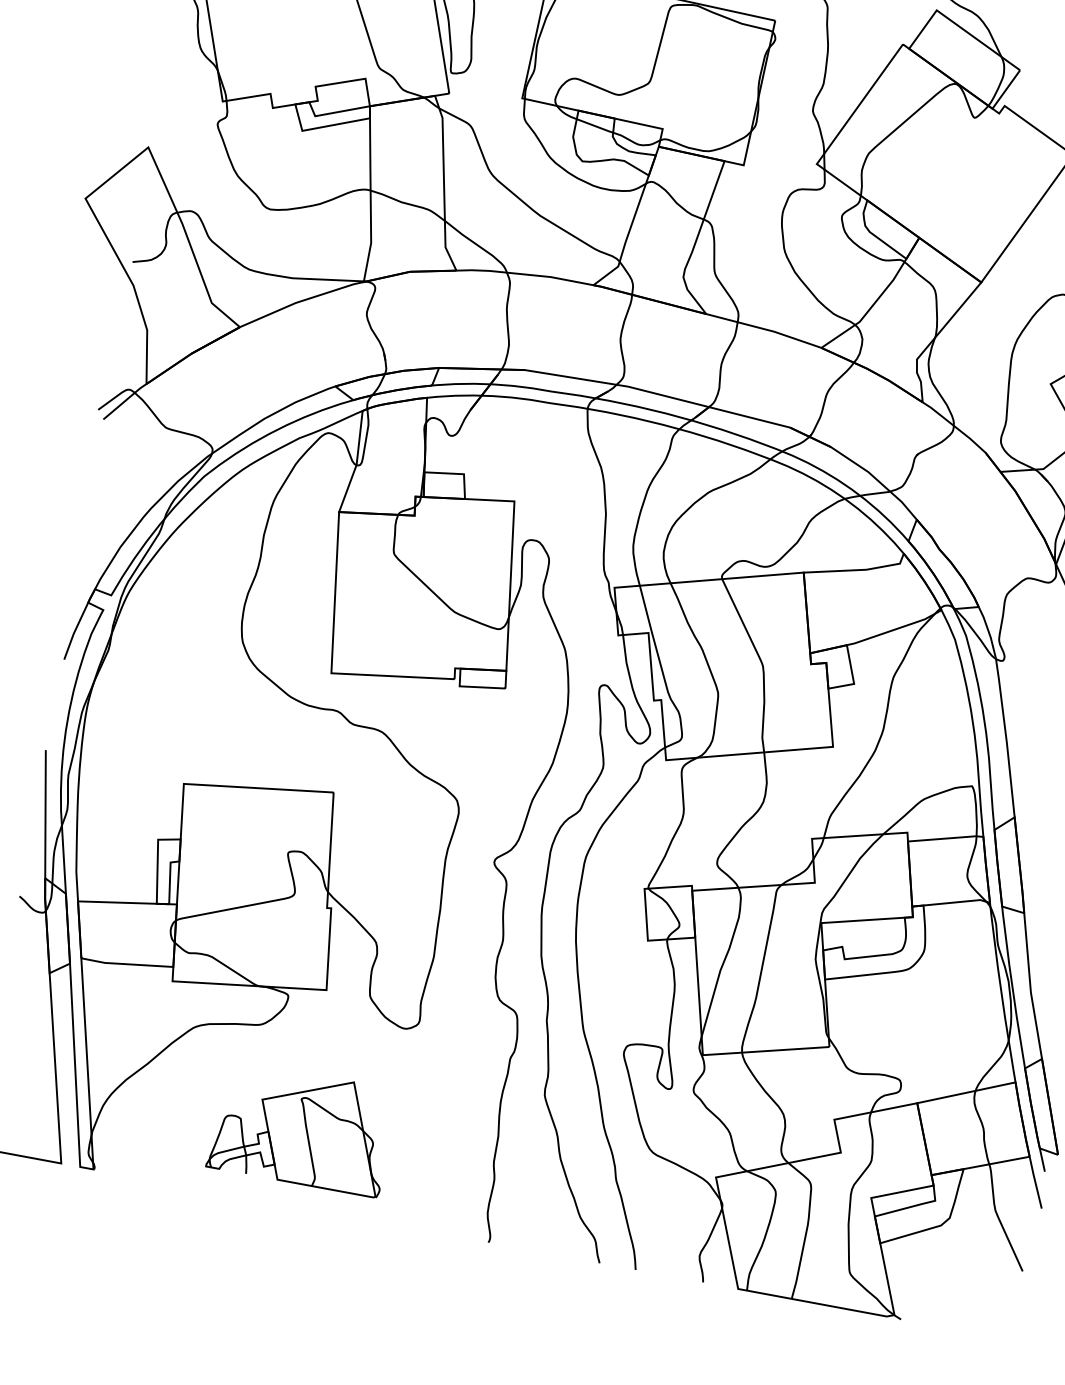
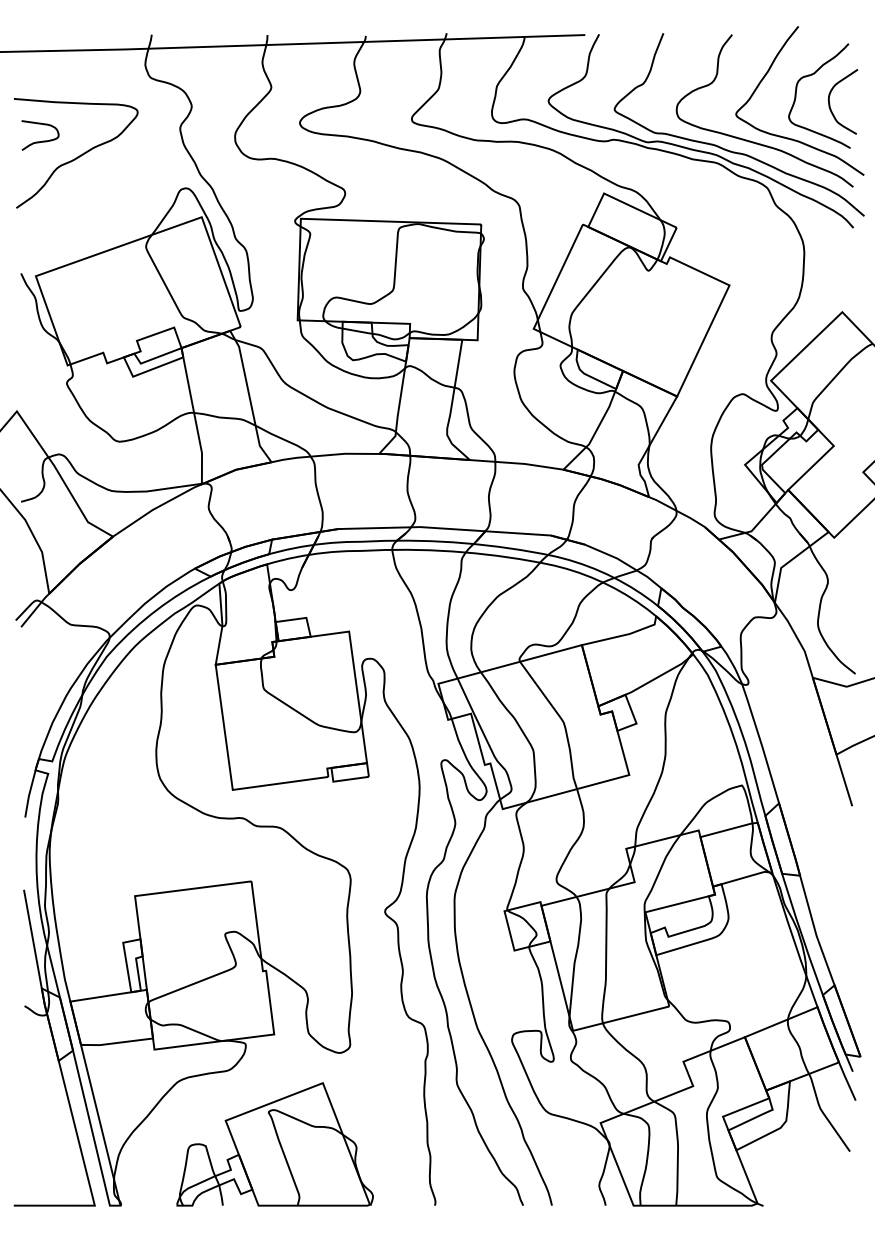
part: (301, 1128) -> (274, 1144), size x1.43

